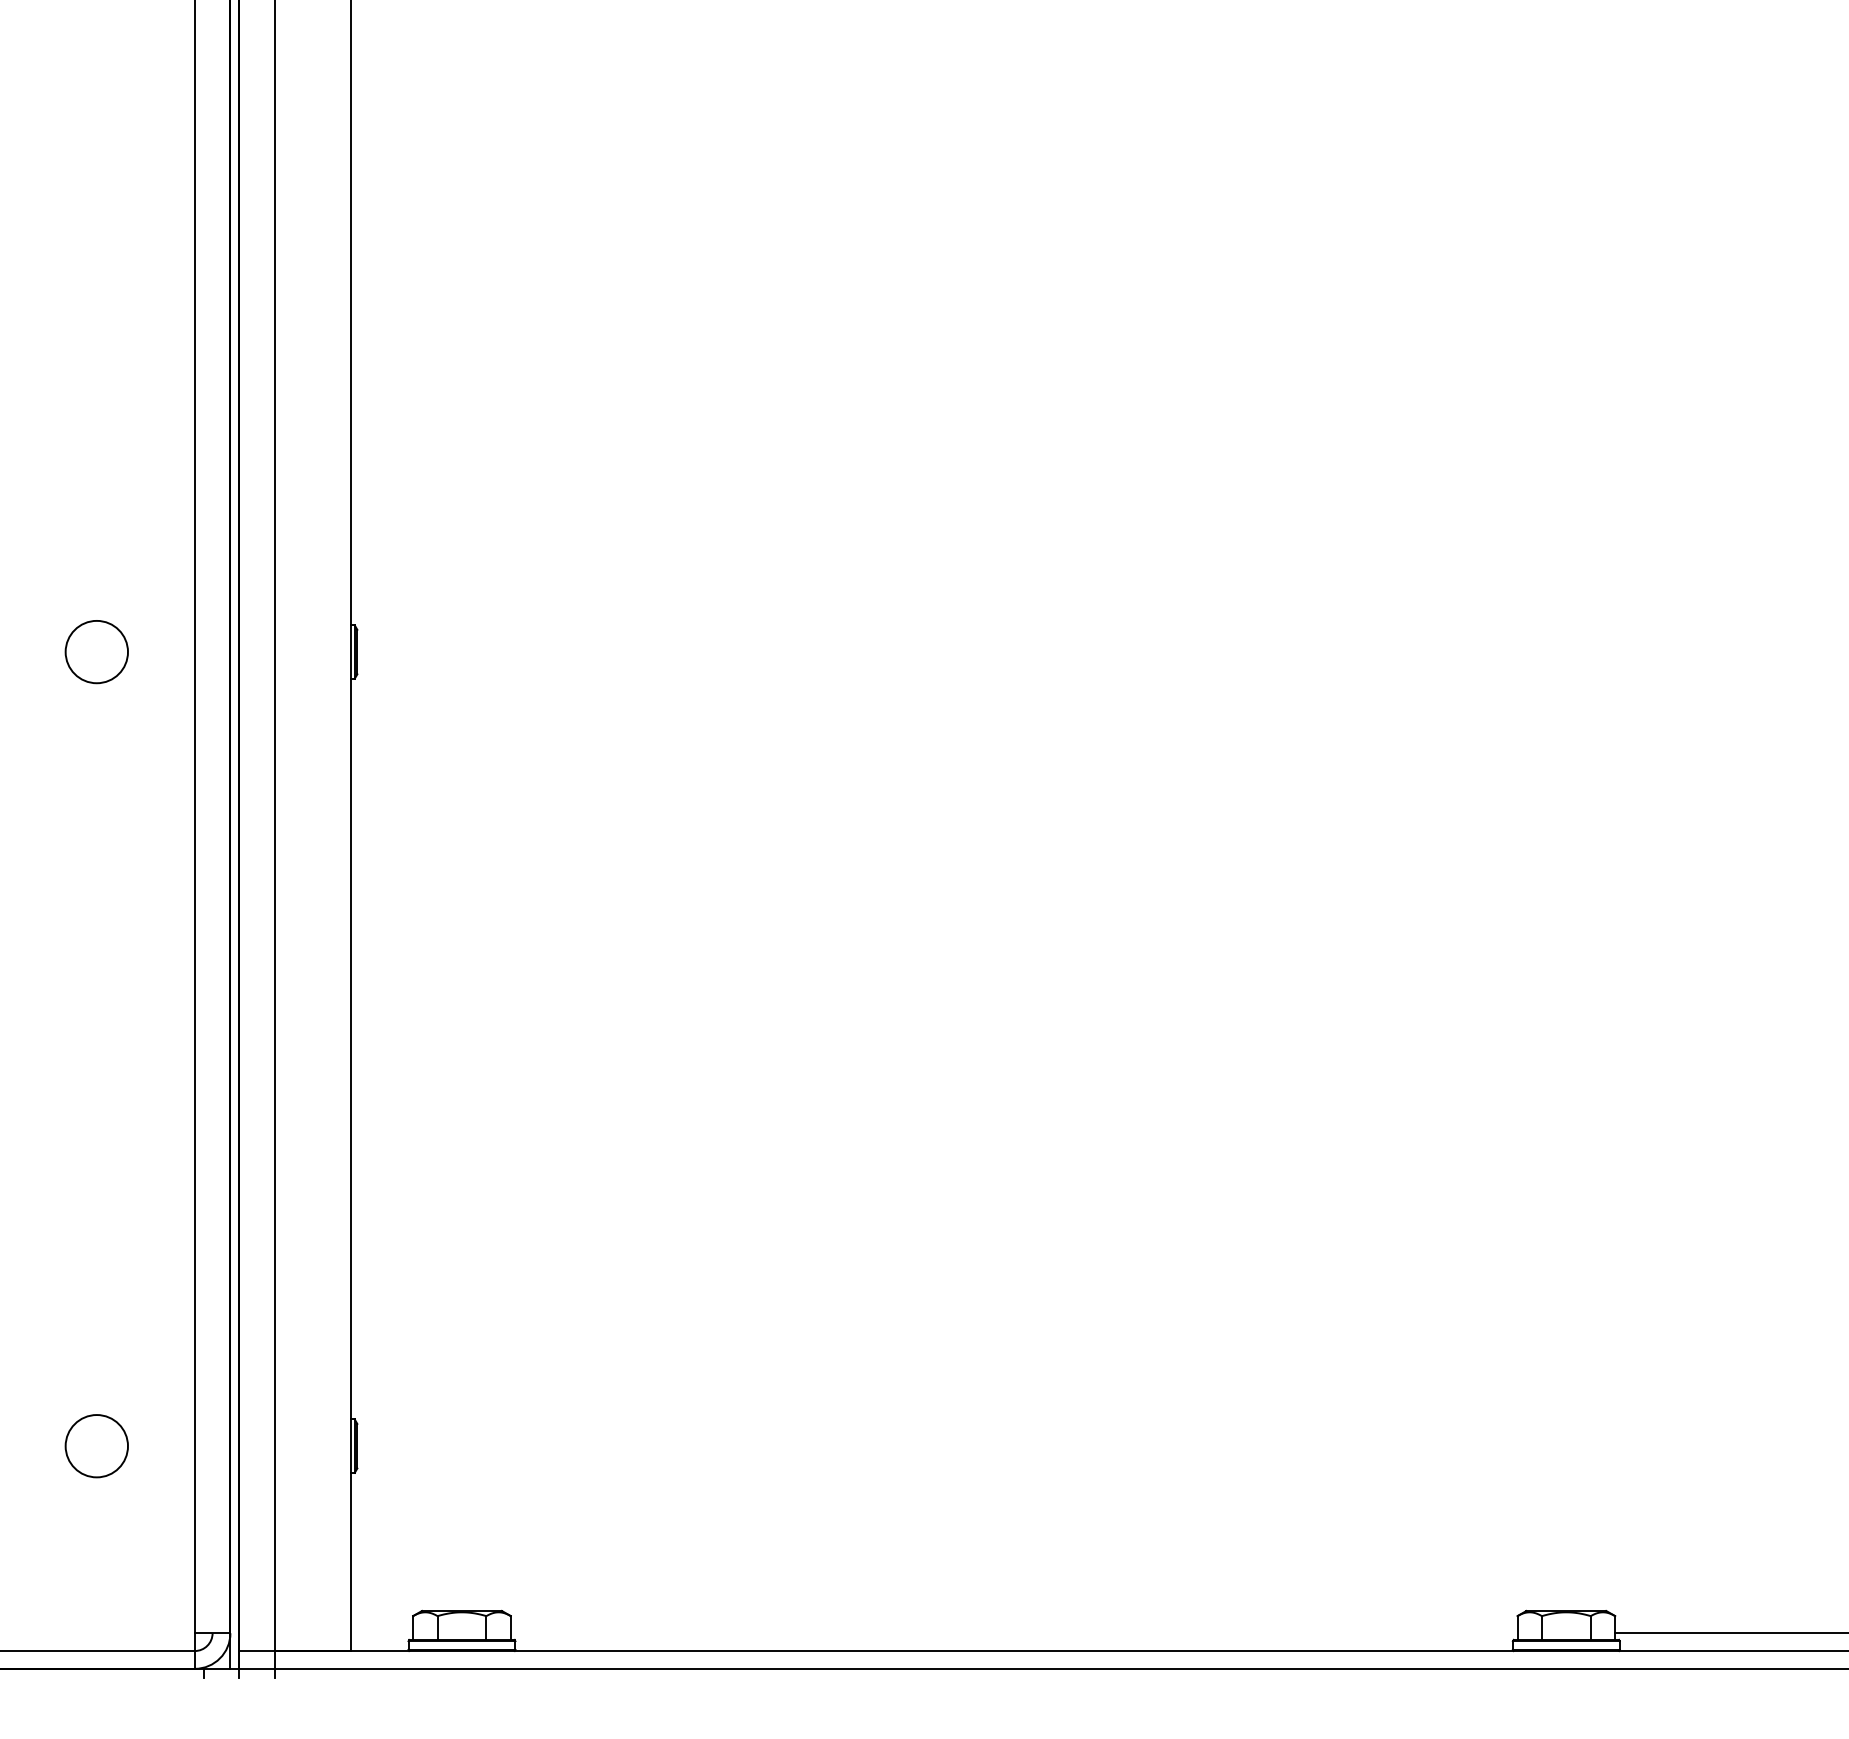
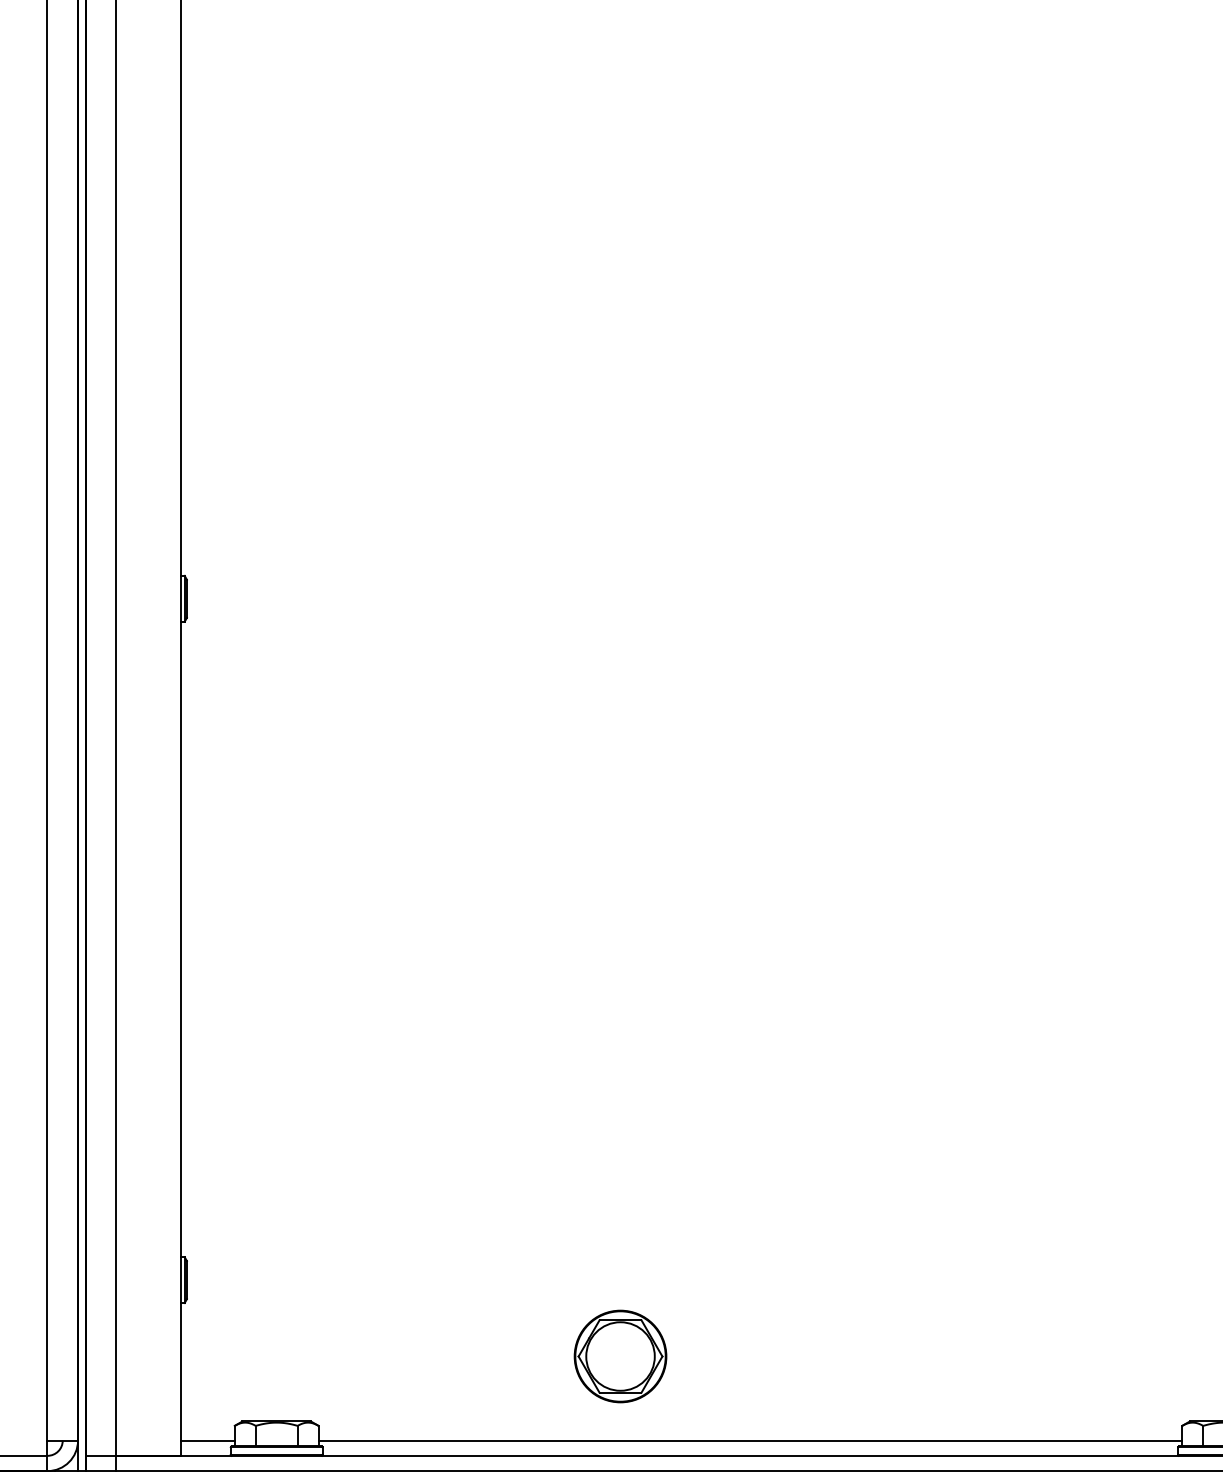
part: (862, 1534) -> (620, 1355), added
line: (381, 1633) -> (207, 1440), added
line: (1013, 1633) -> (749, 1440), added

